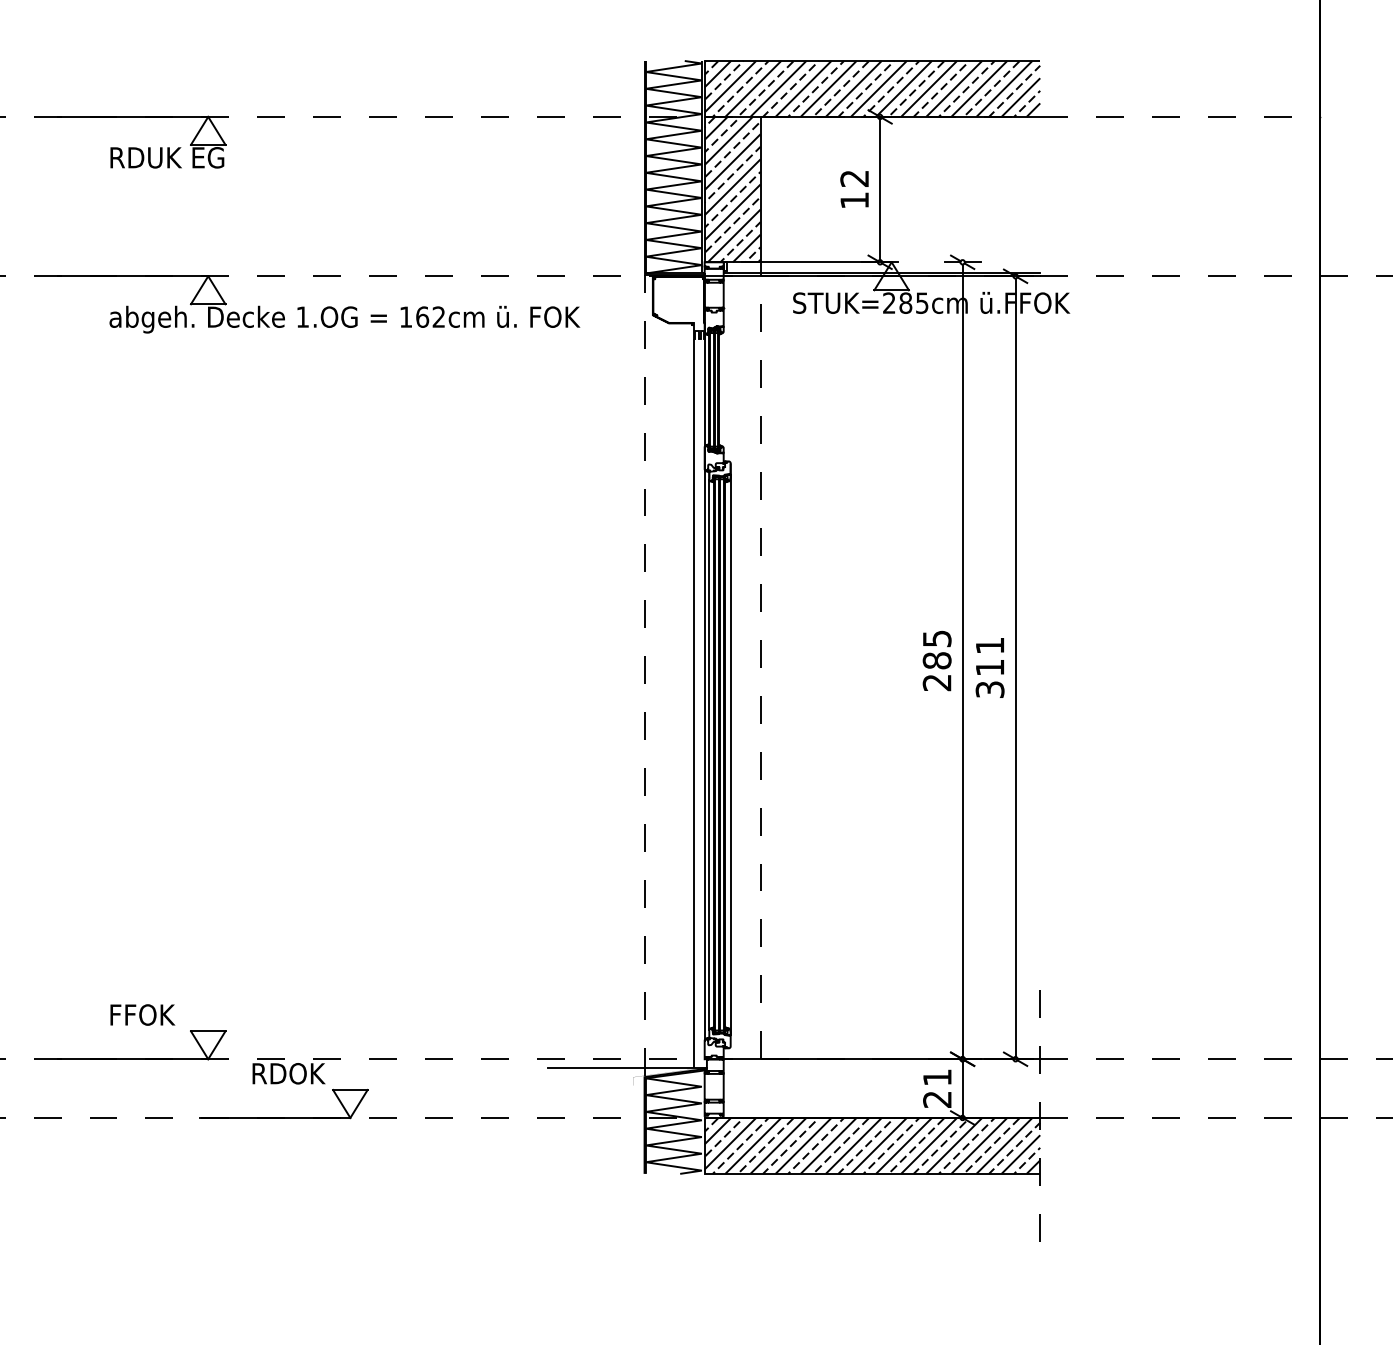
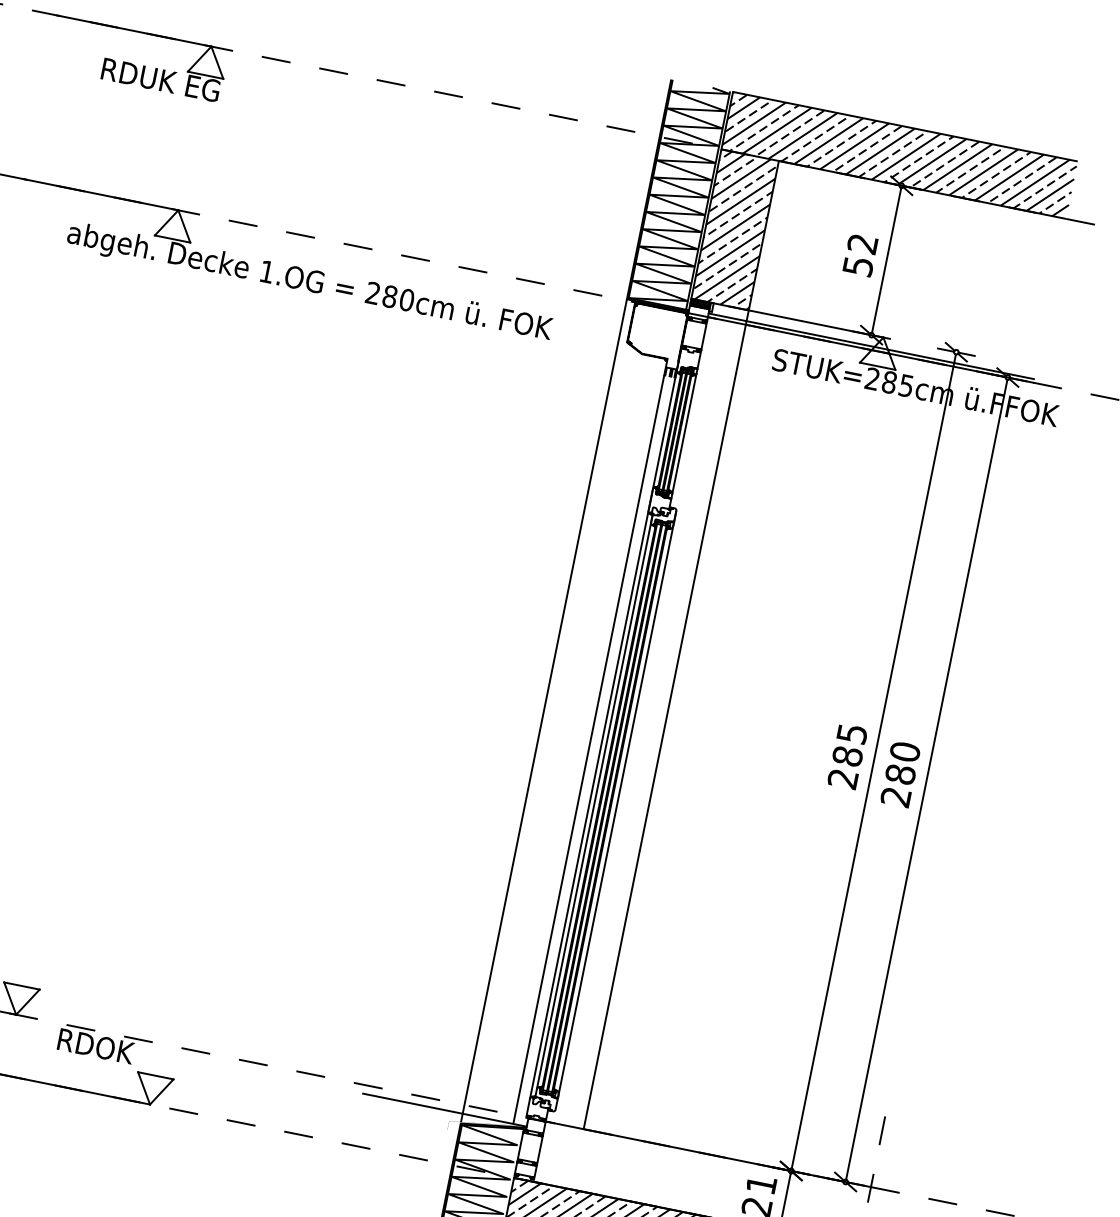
text: (854, 200) -> (858, 266), 12 -> 52
hatch: (713, 265) -> (699, 303), added
text: (422, 316) -> (390, 296), 162cm -> 280cm
line: (723, 389) -> (684, 433), added
line: (760, 660) -> (666, 719), dashed -> solid
text: (989, 667) -> (900, 774), 311 -> 280
line: (644, 674) -> (544, 709), dashed -> solid

